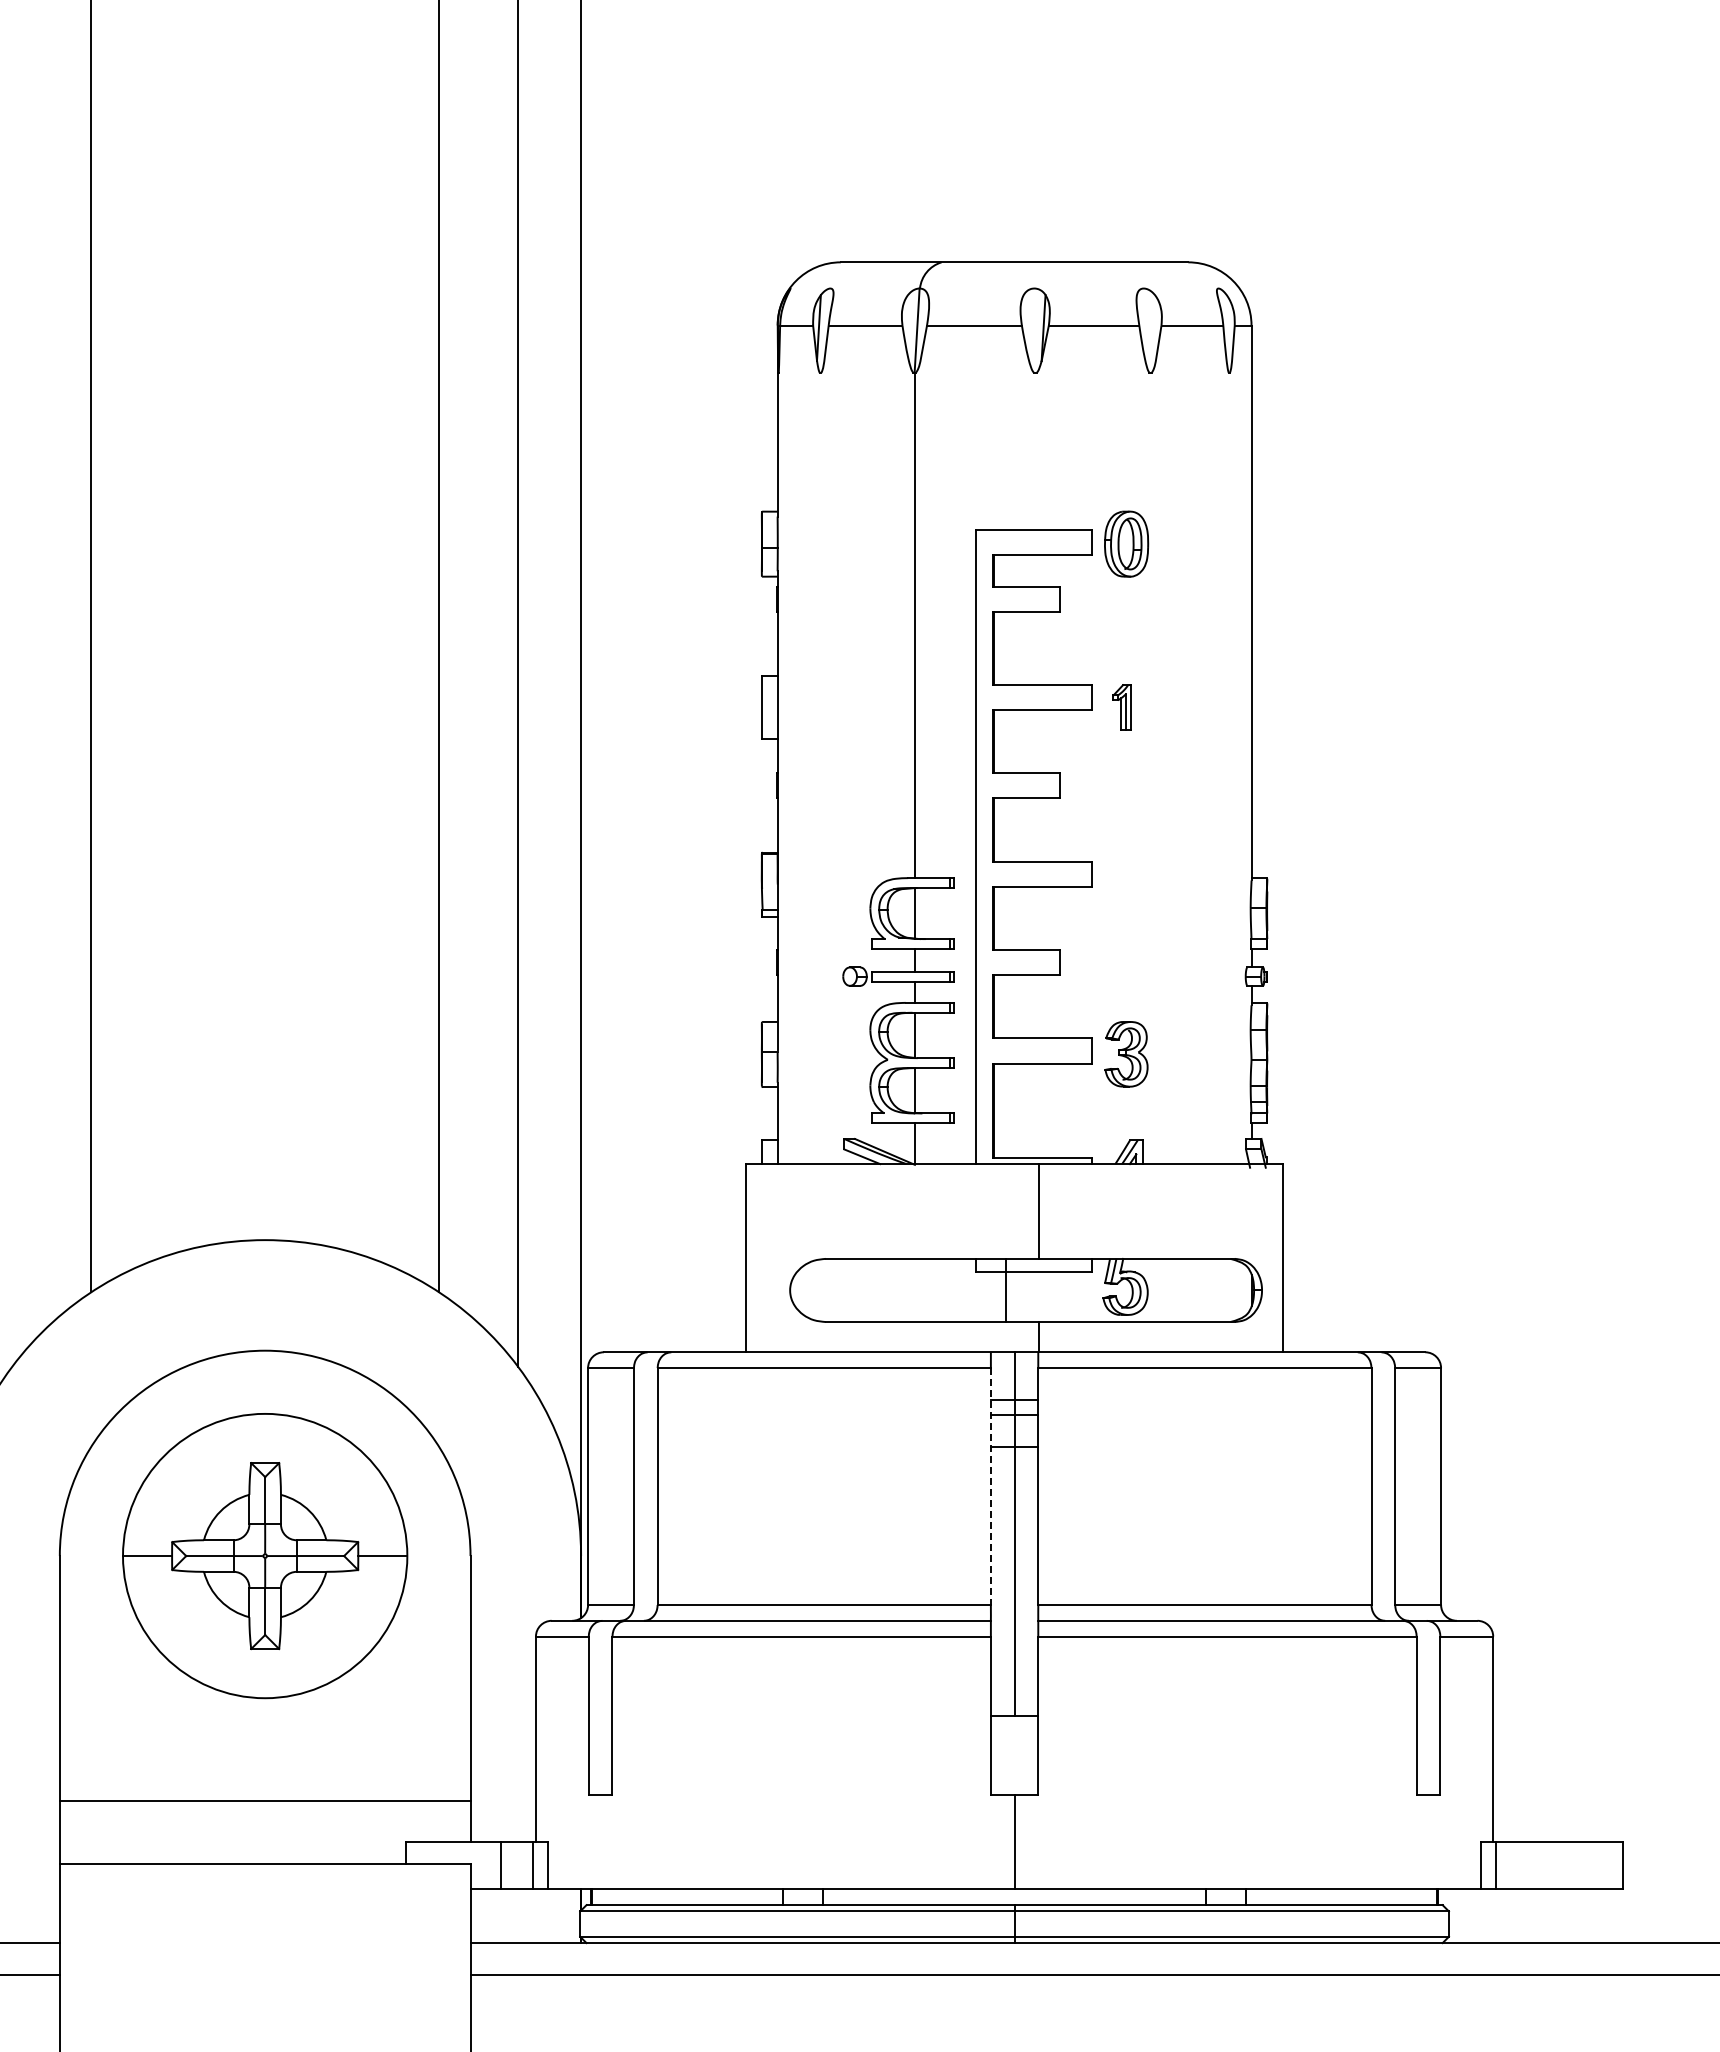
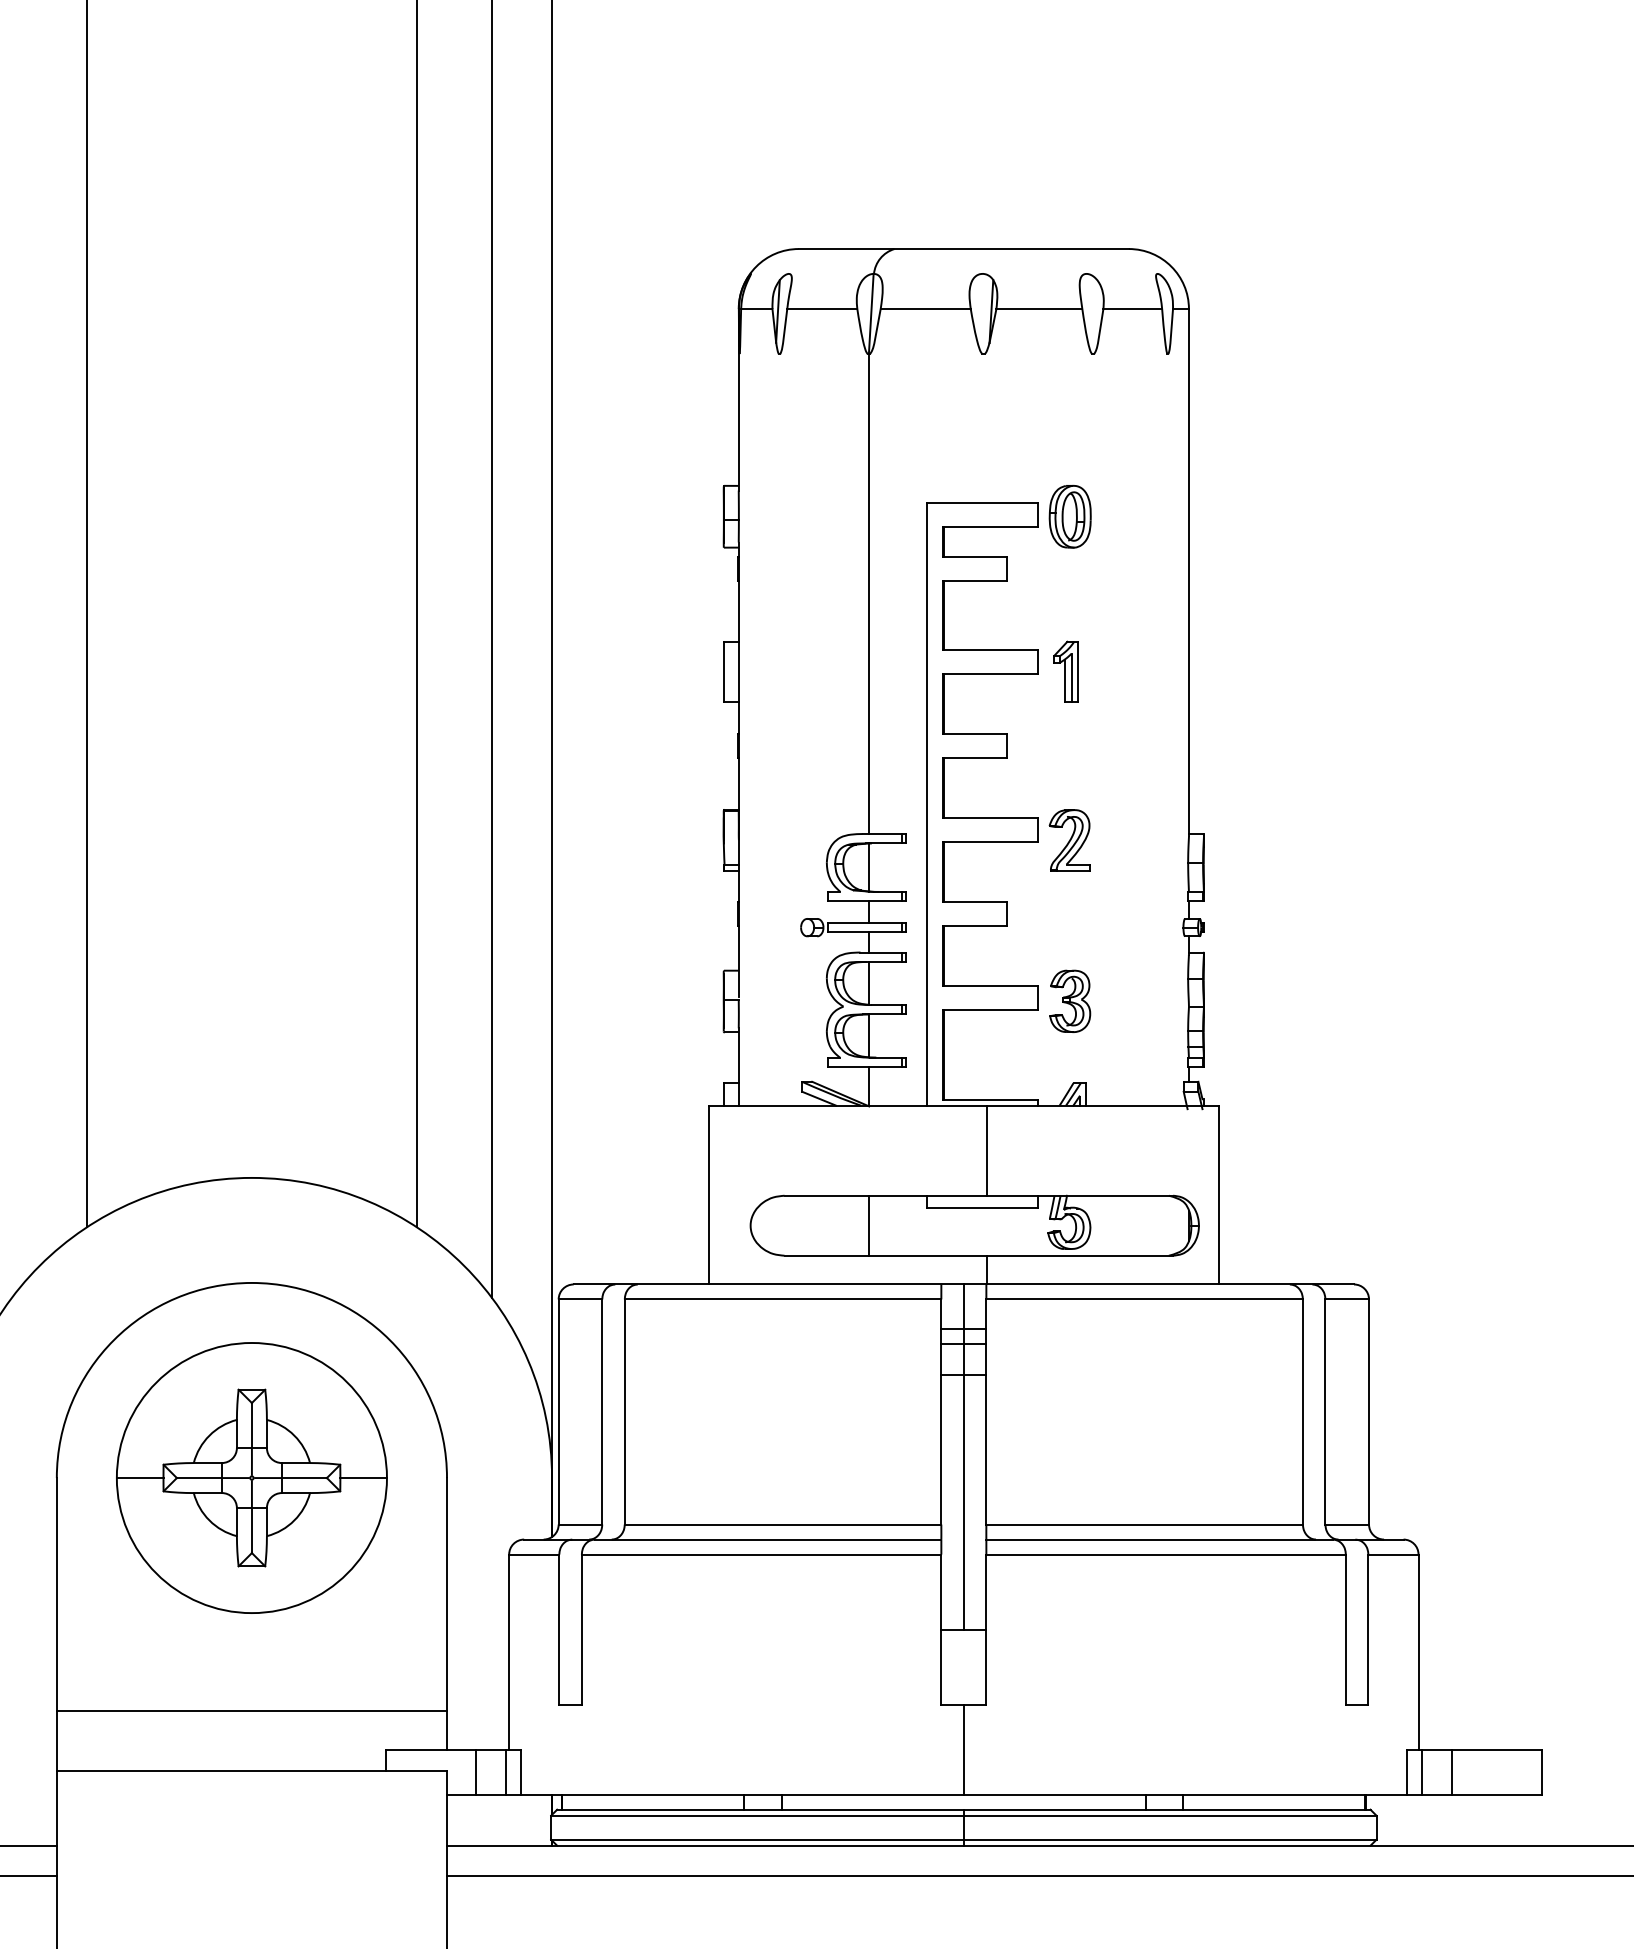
part: (1121, 706) -> (1065, 670), size x1.43
part: (1126, 884) -> (1070, 840), added
line: (1005, 1290) -> (868, 1225), moved
line: (990, 1487) -> (940, 1412), dashed -> solid
line: (1527, 1865) -> (1451, 1772), added

